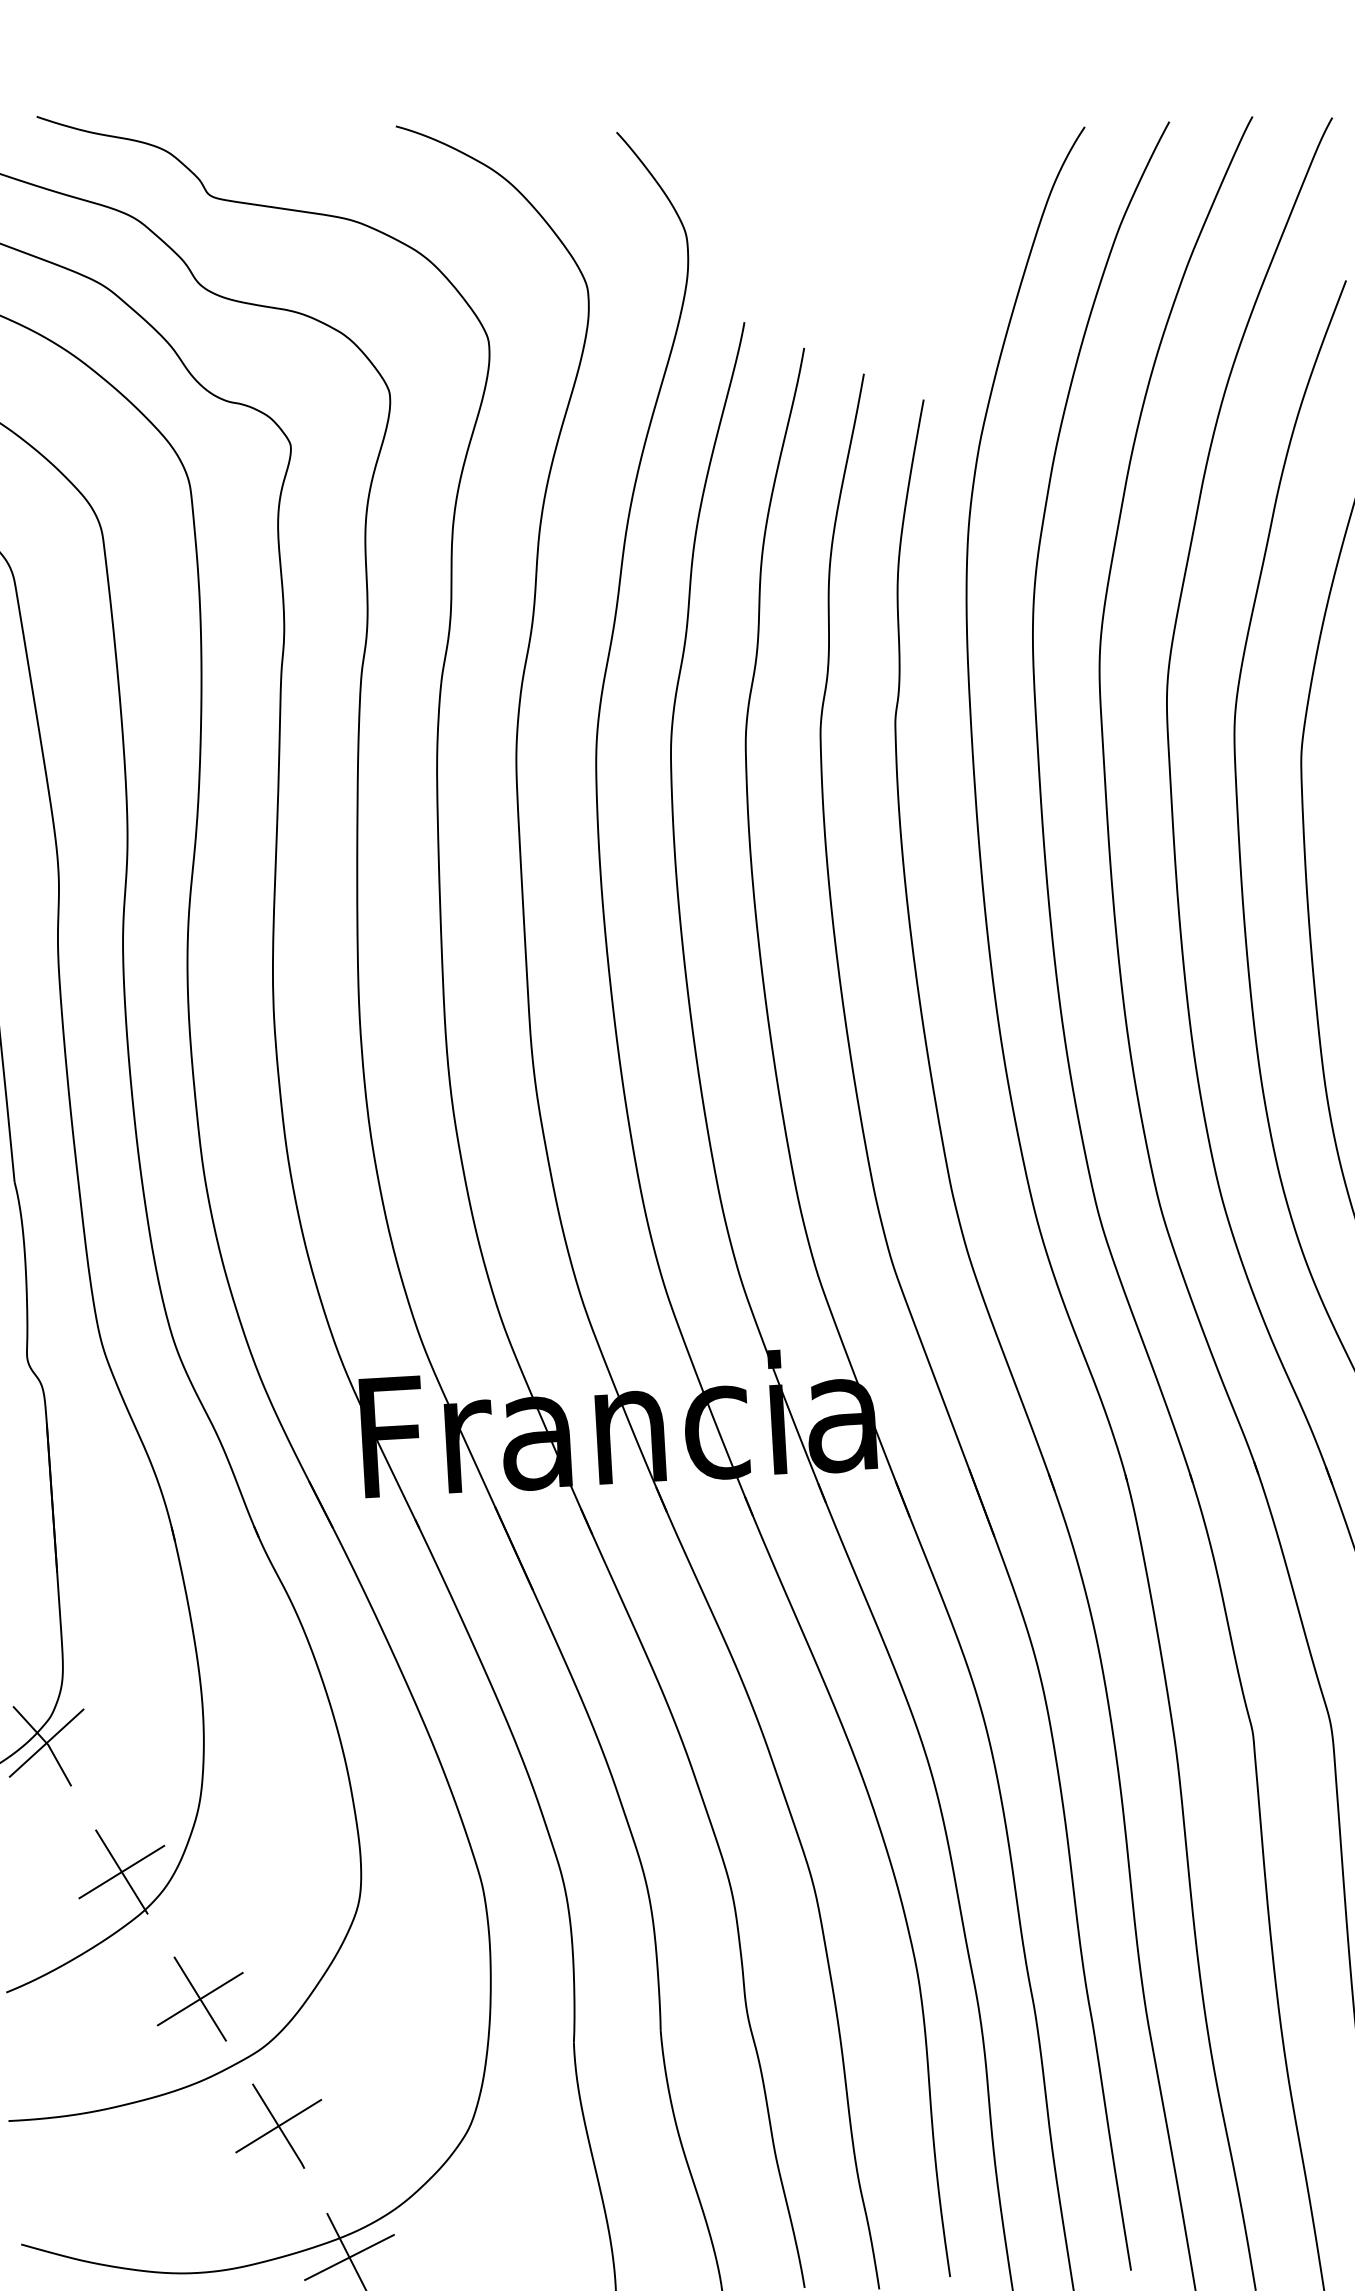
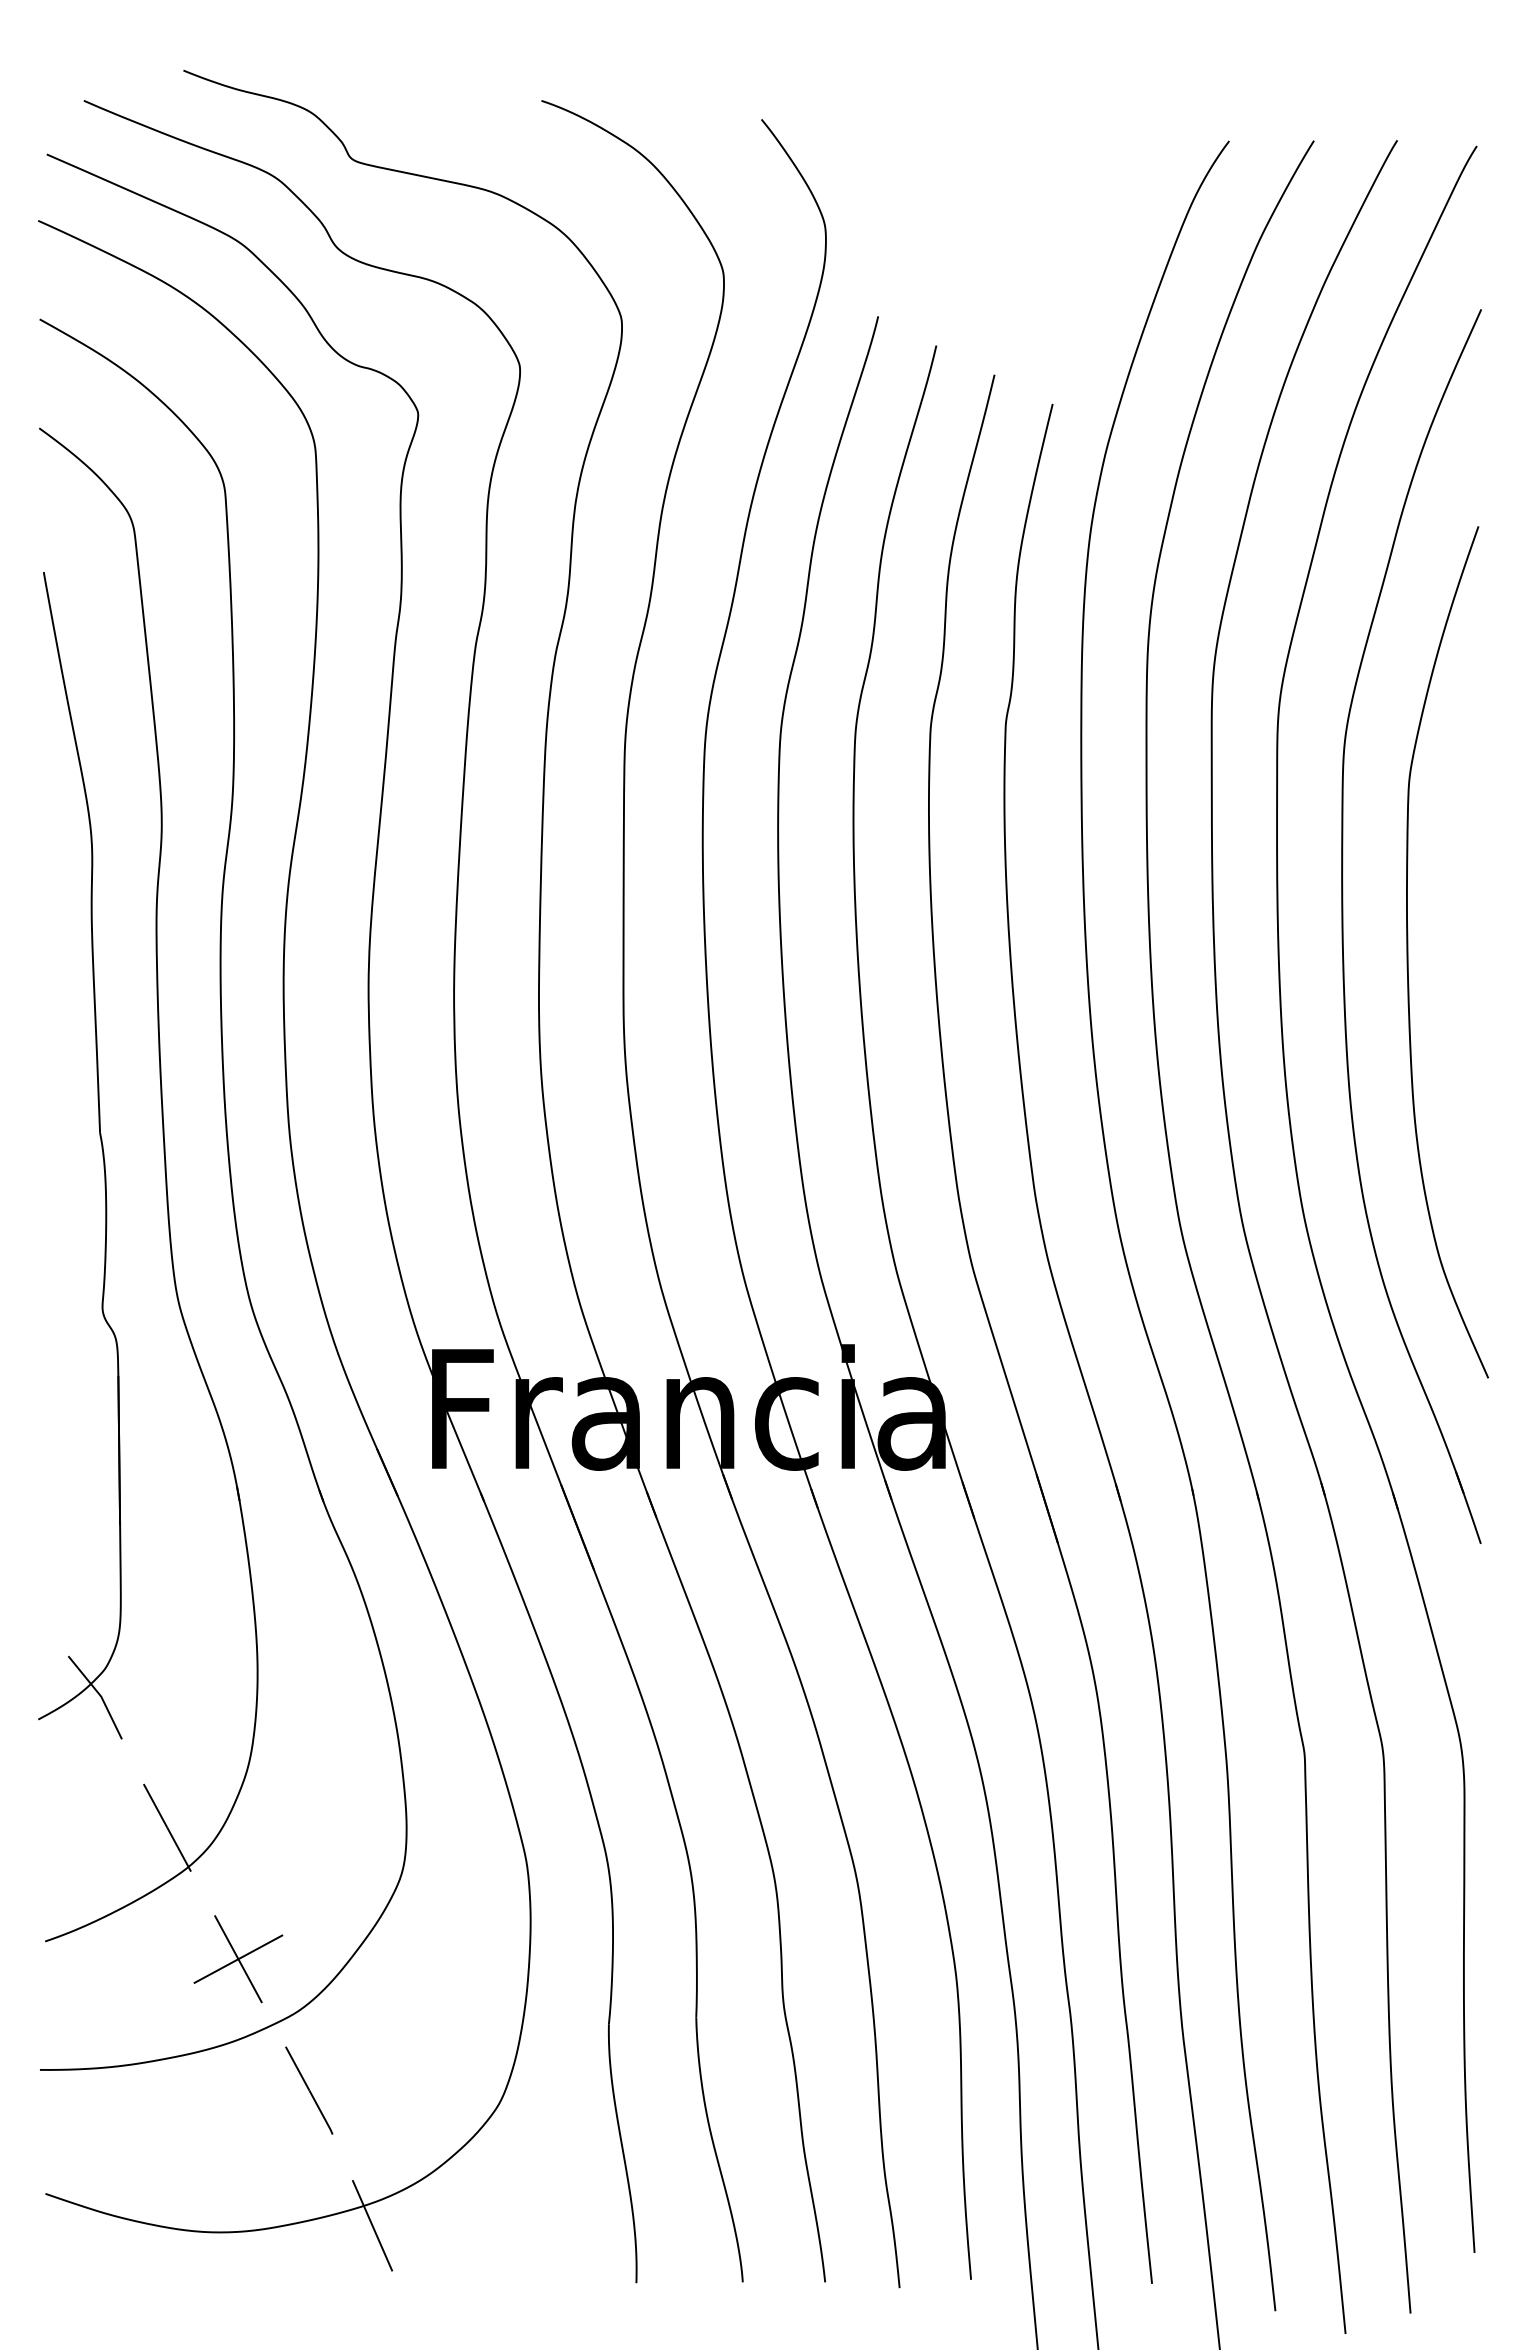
line: (46, 1742) -> (99, 1694), removed
line: (121, 1871) -> (167, 1827), removed
line: (278, 2126) -> (309, 2090), removed
line: (349, 2257) -> (372, 2225), removed

